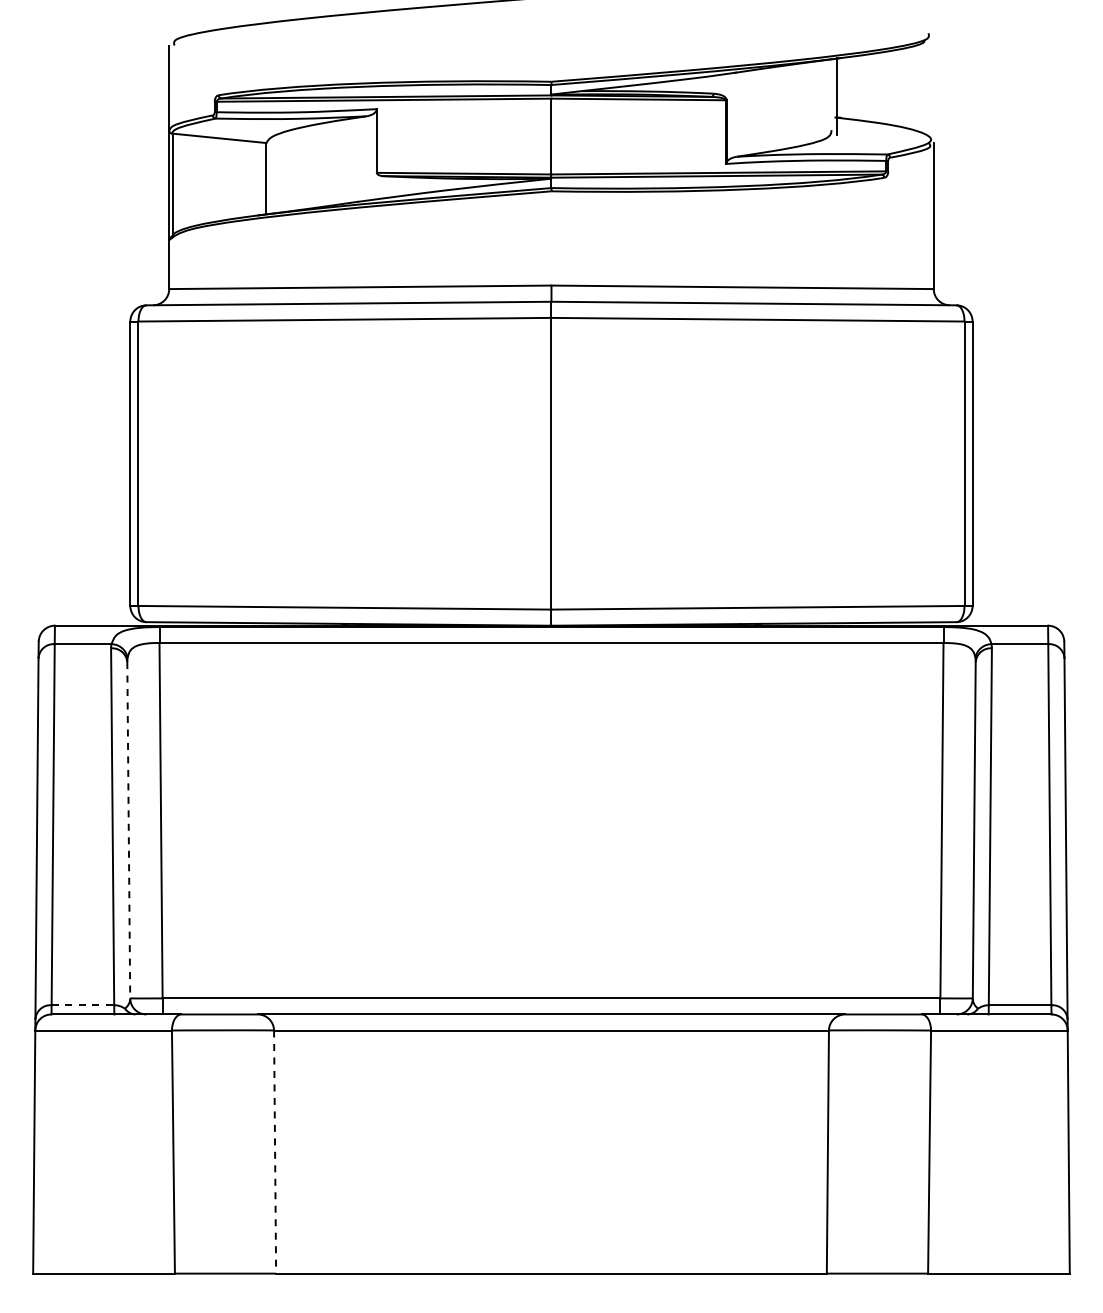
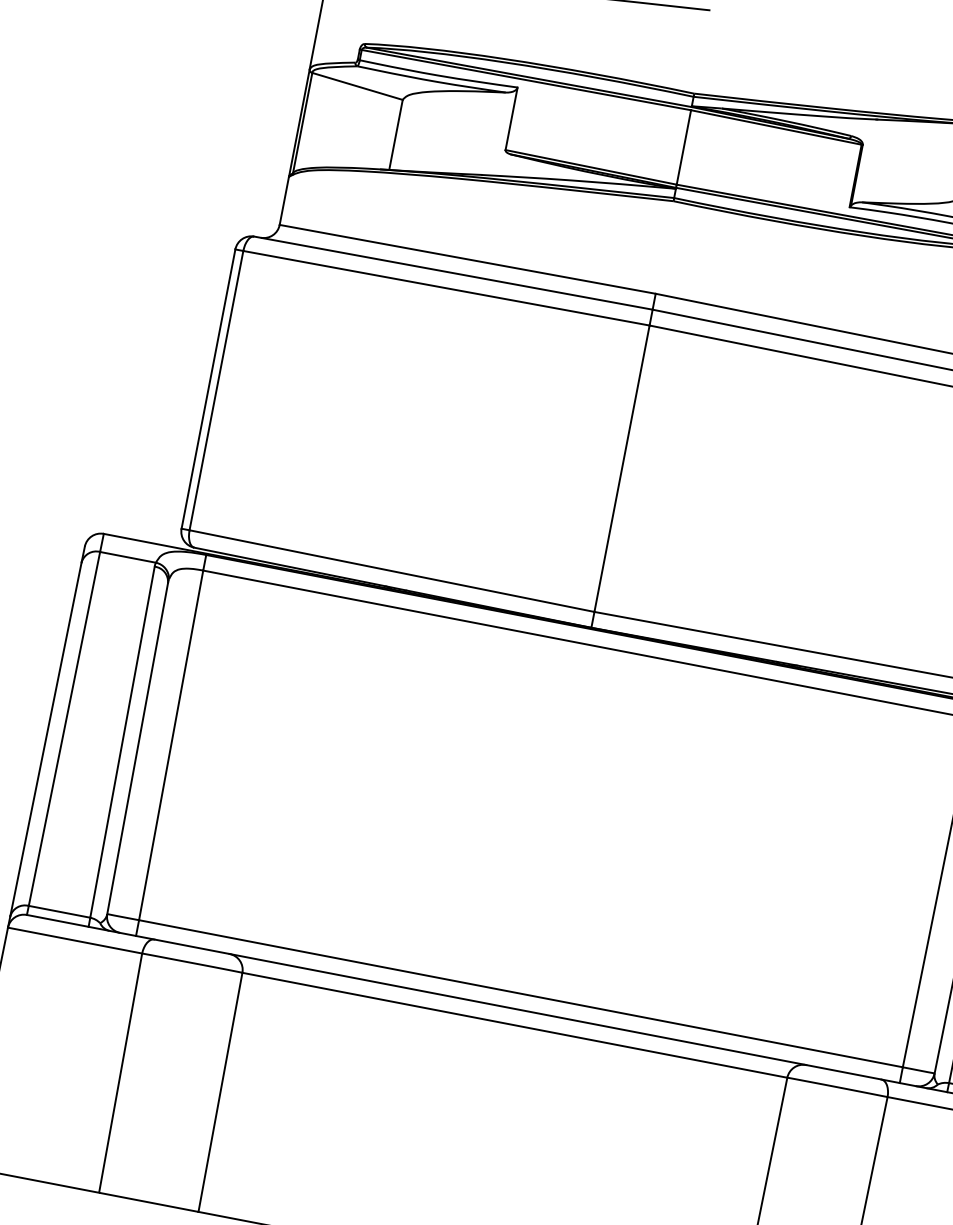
line: (128, 830) -> (137, 748), dashed -> solid
line: (83, 1005) -> (60, 912), dashed -> solid
line: (275, 1152) -> (220, 1092), dashed -> solid

